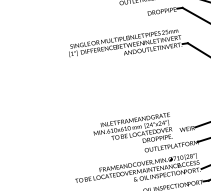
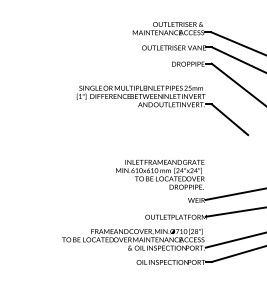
text: (133, 131) -> (160, 174), moved

